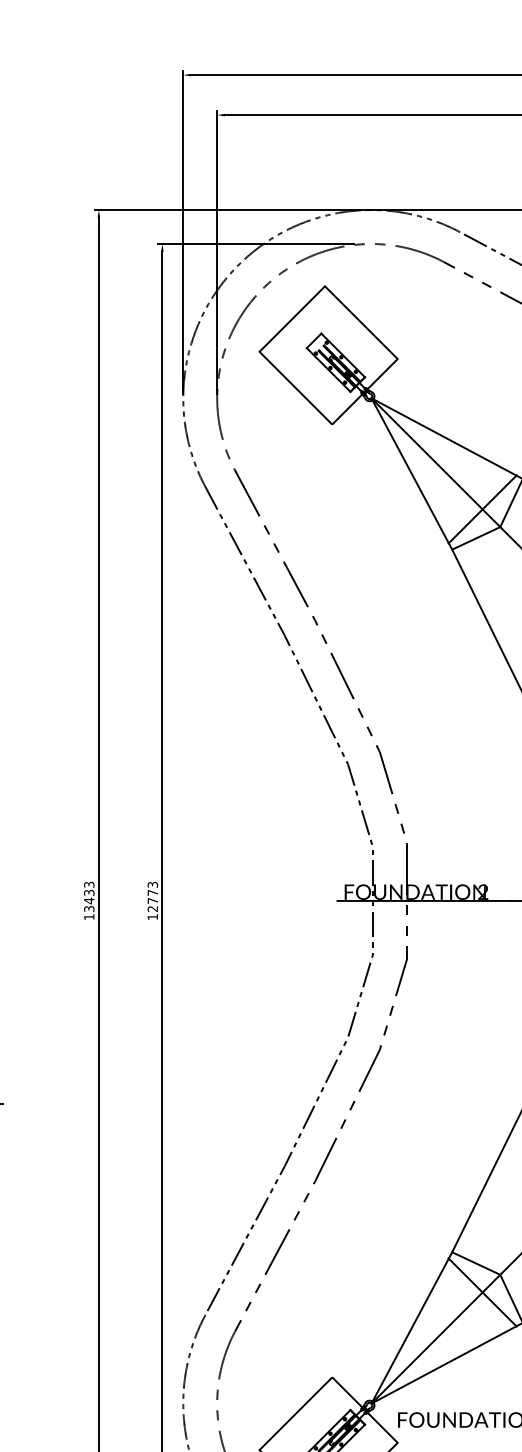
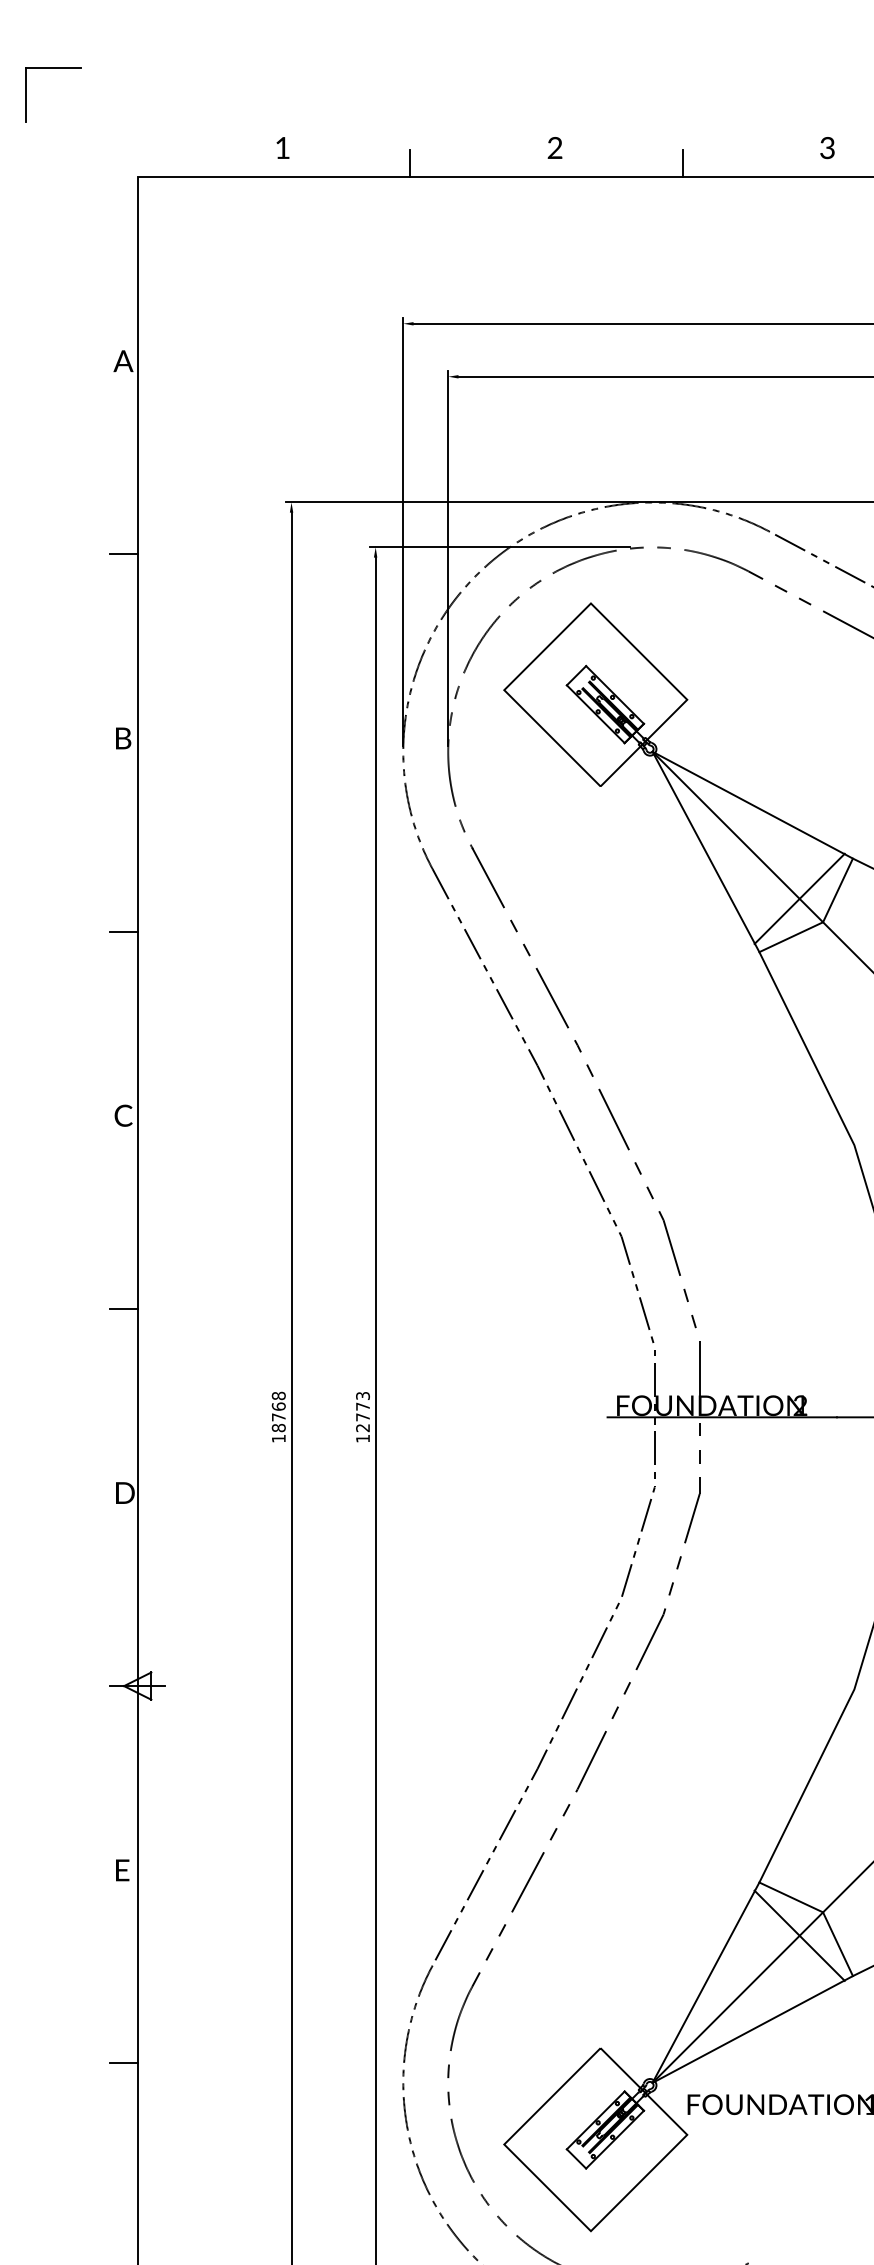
text: (89, 896) -> (278, 1411), 13433 -> 18768

